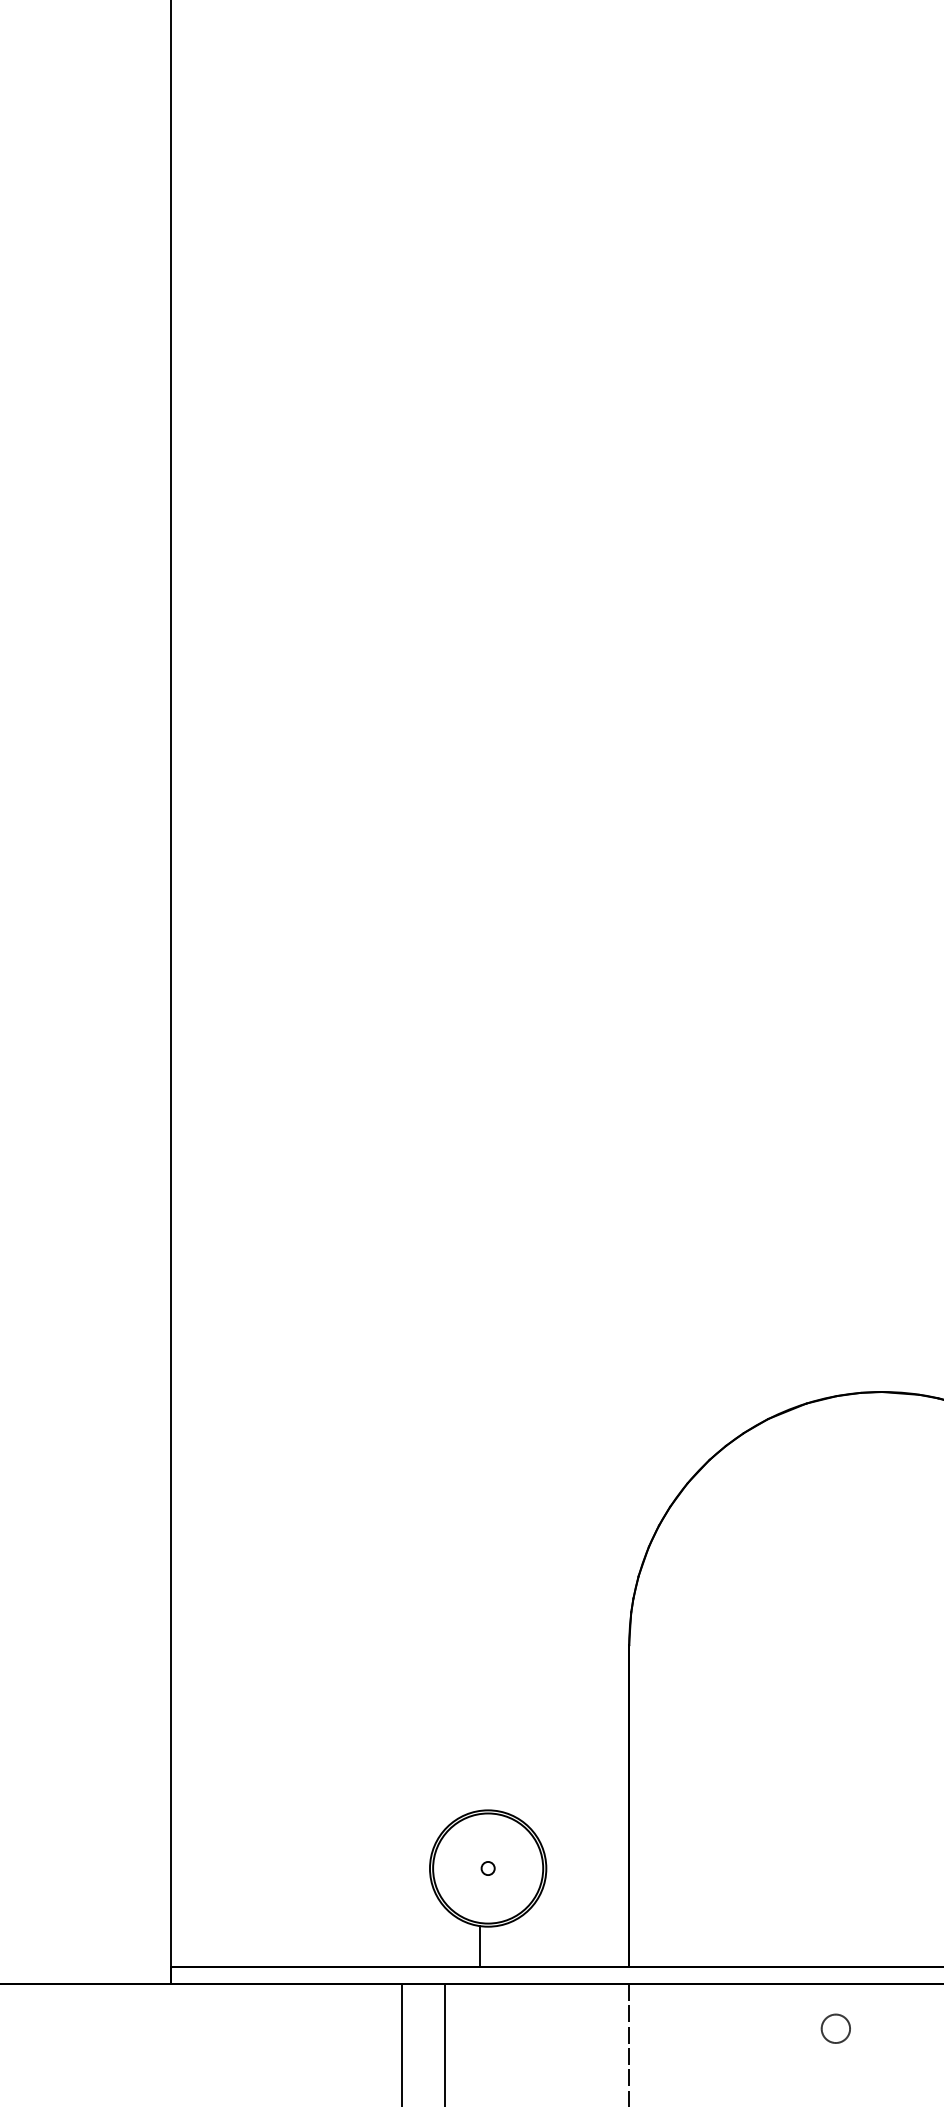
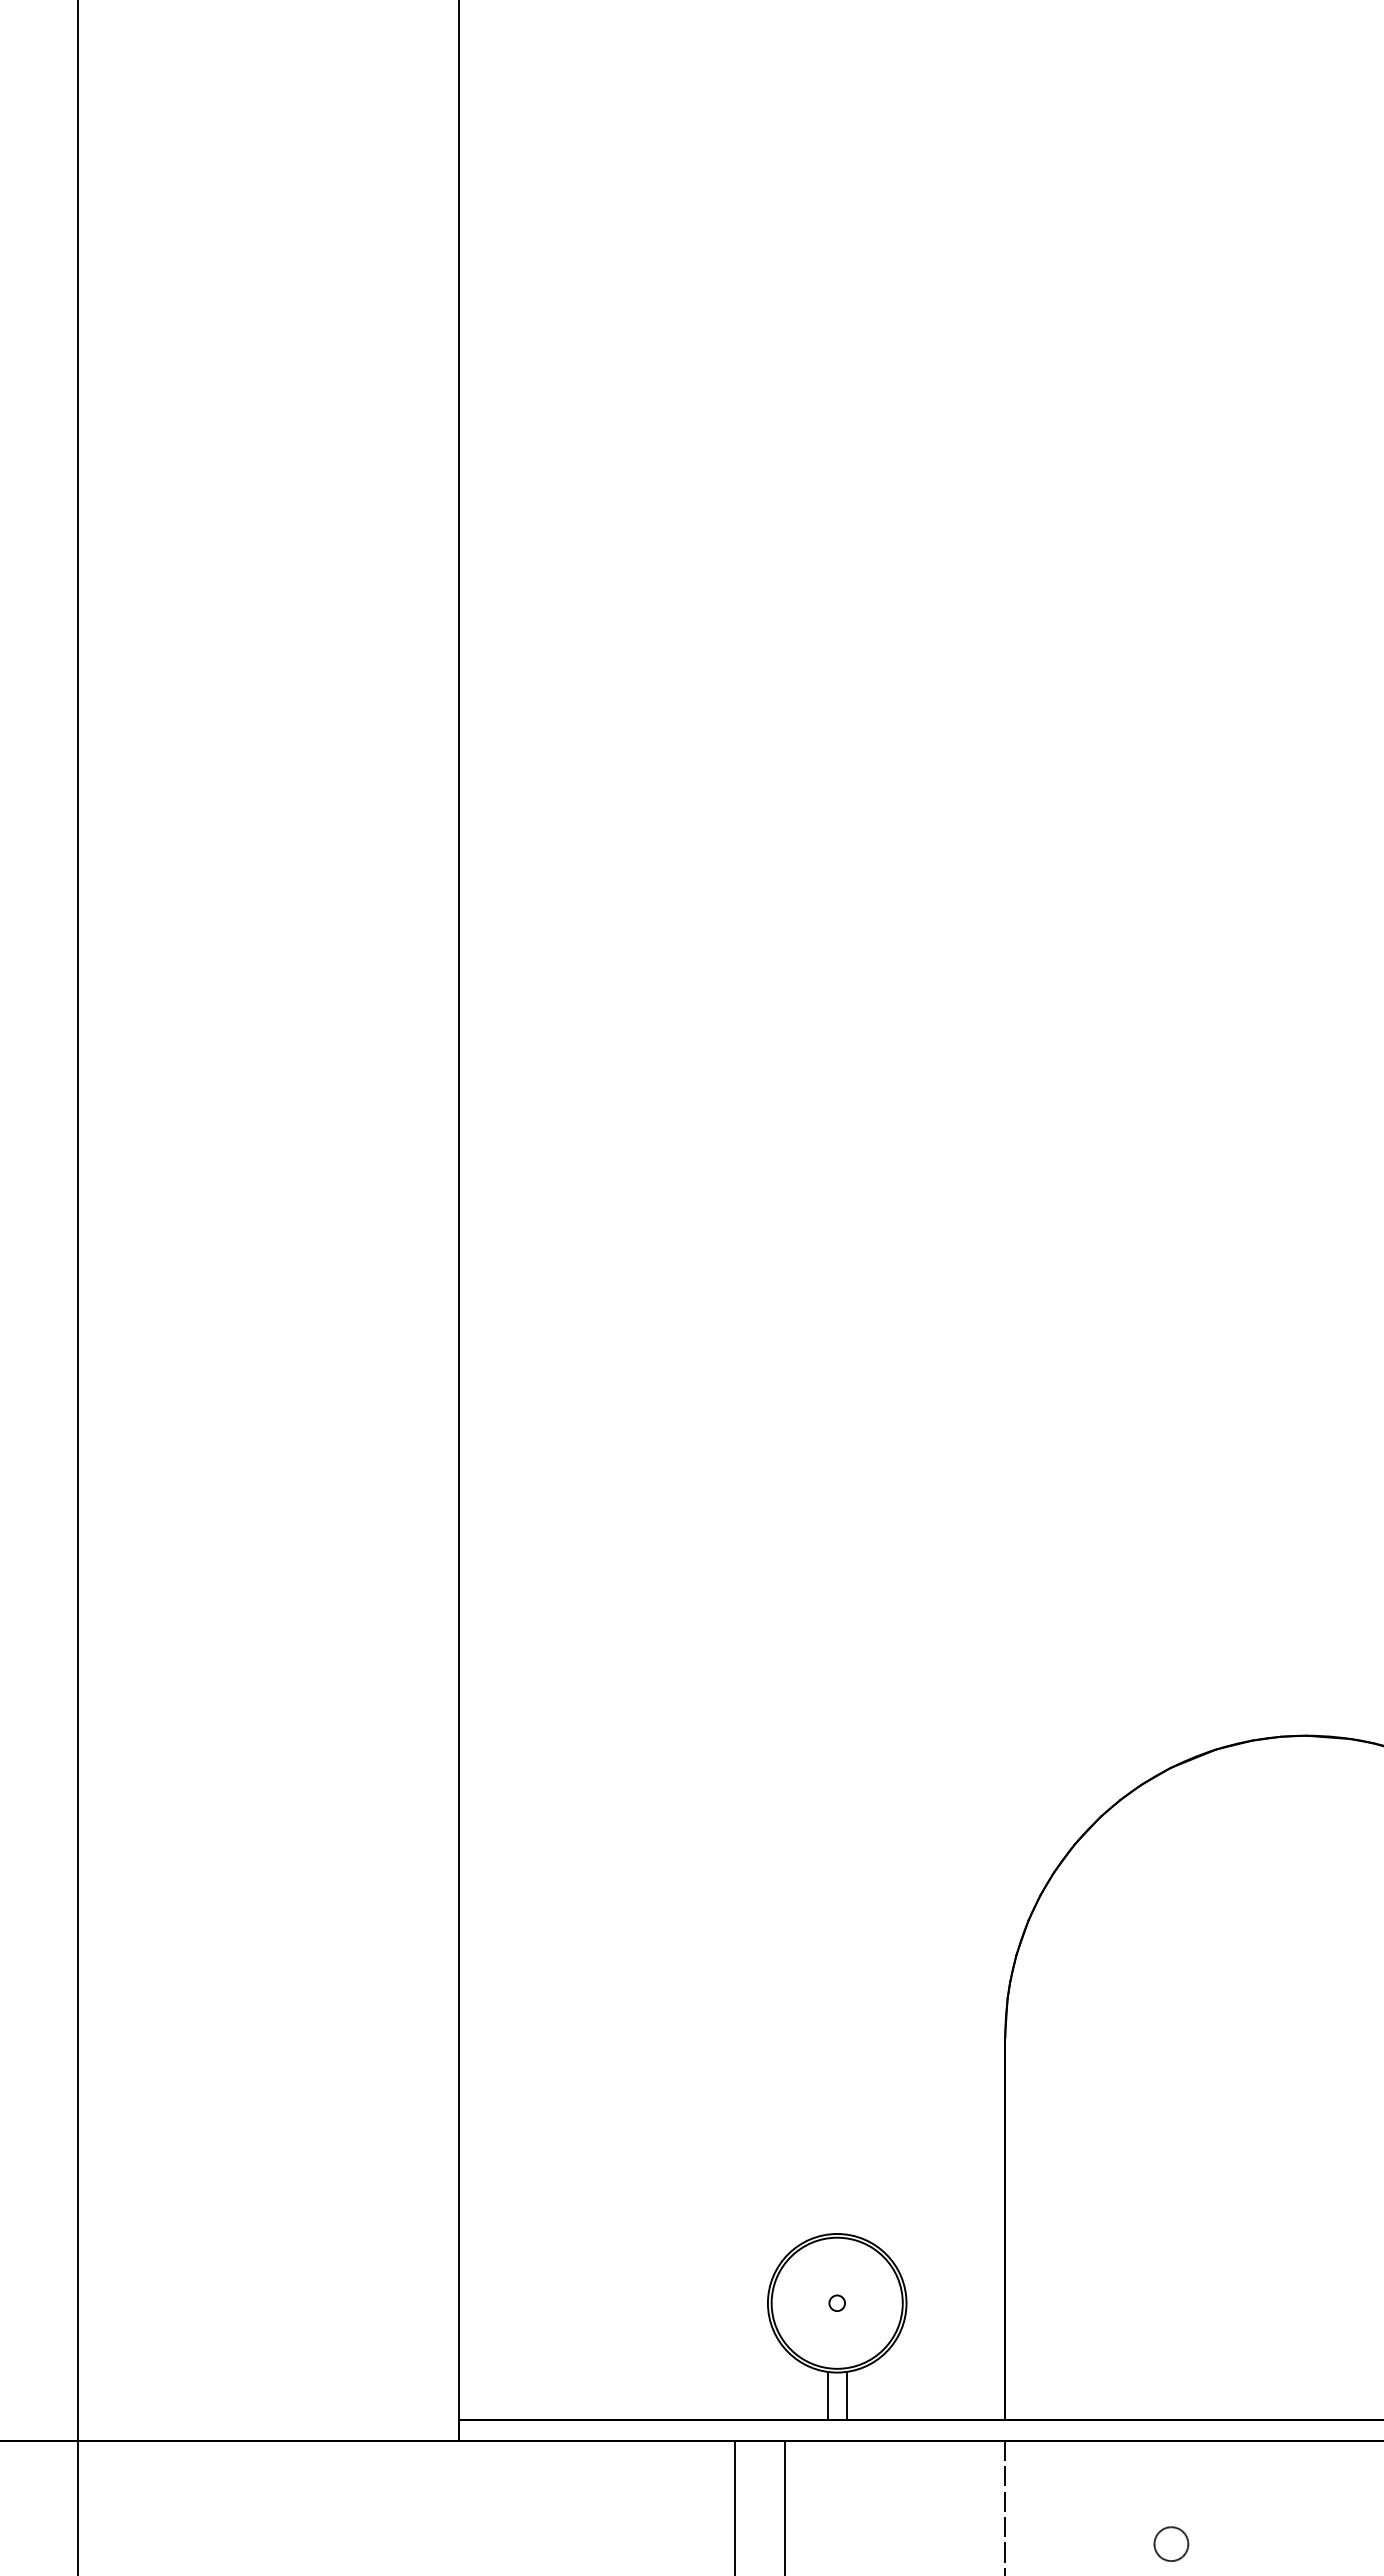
line: (495, 1945) -> (846, 2395), added
circle: (835, 2028) -> (1171, 2543), moved

